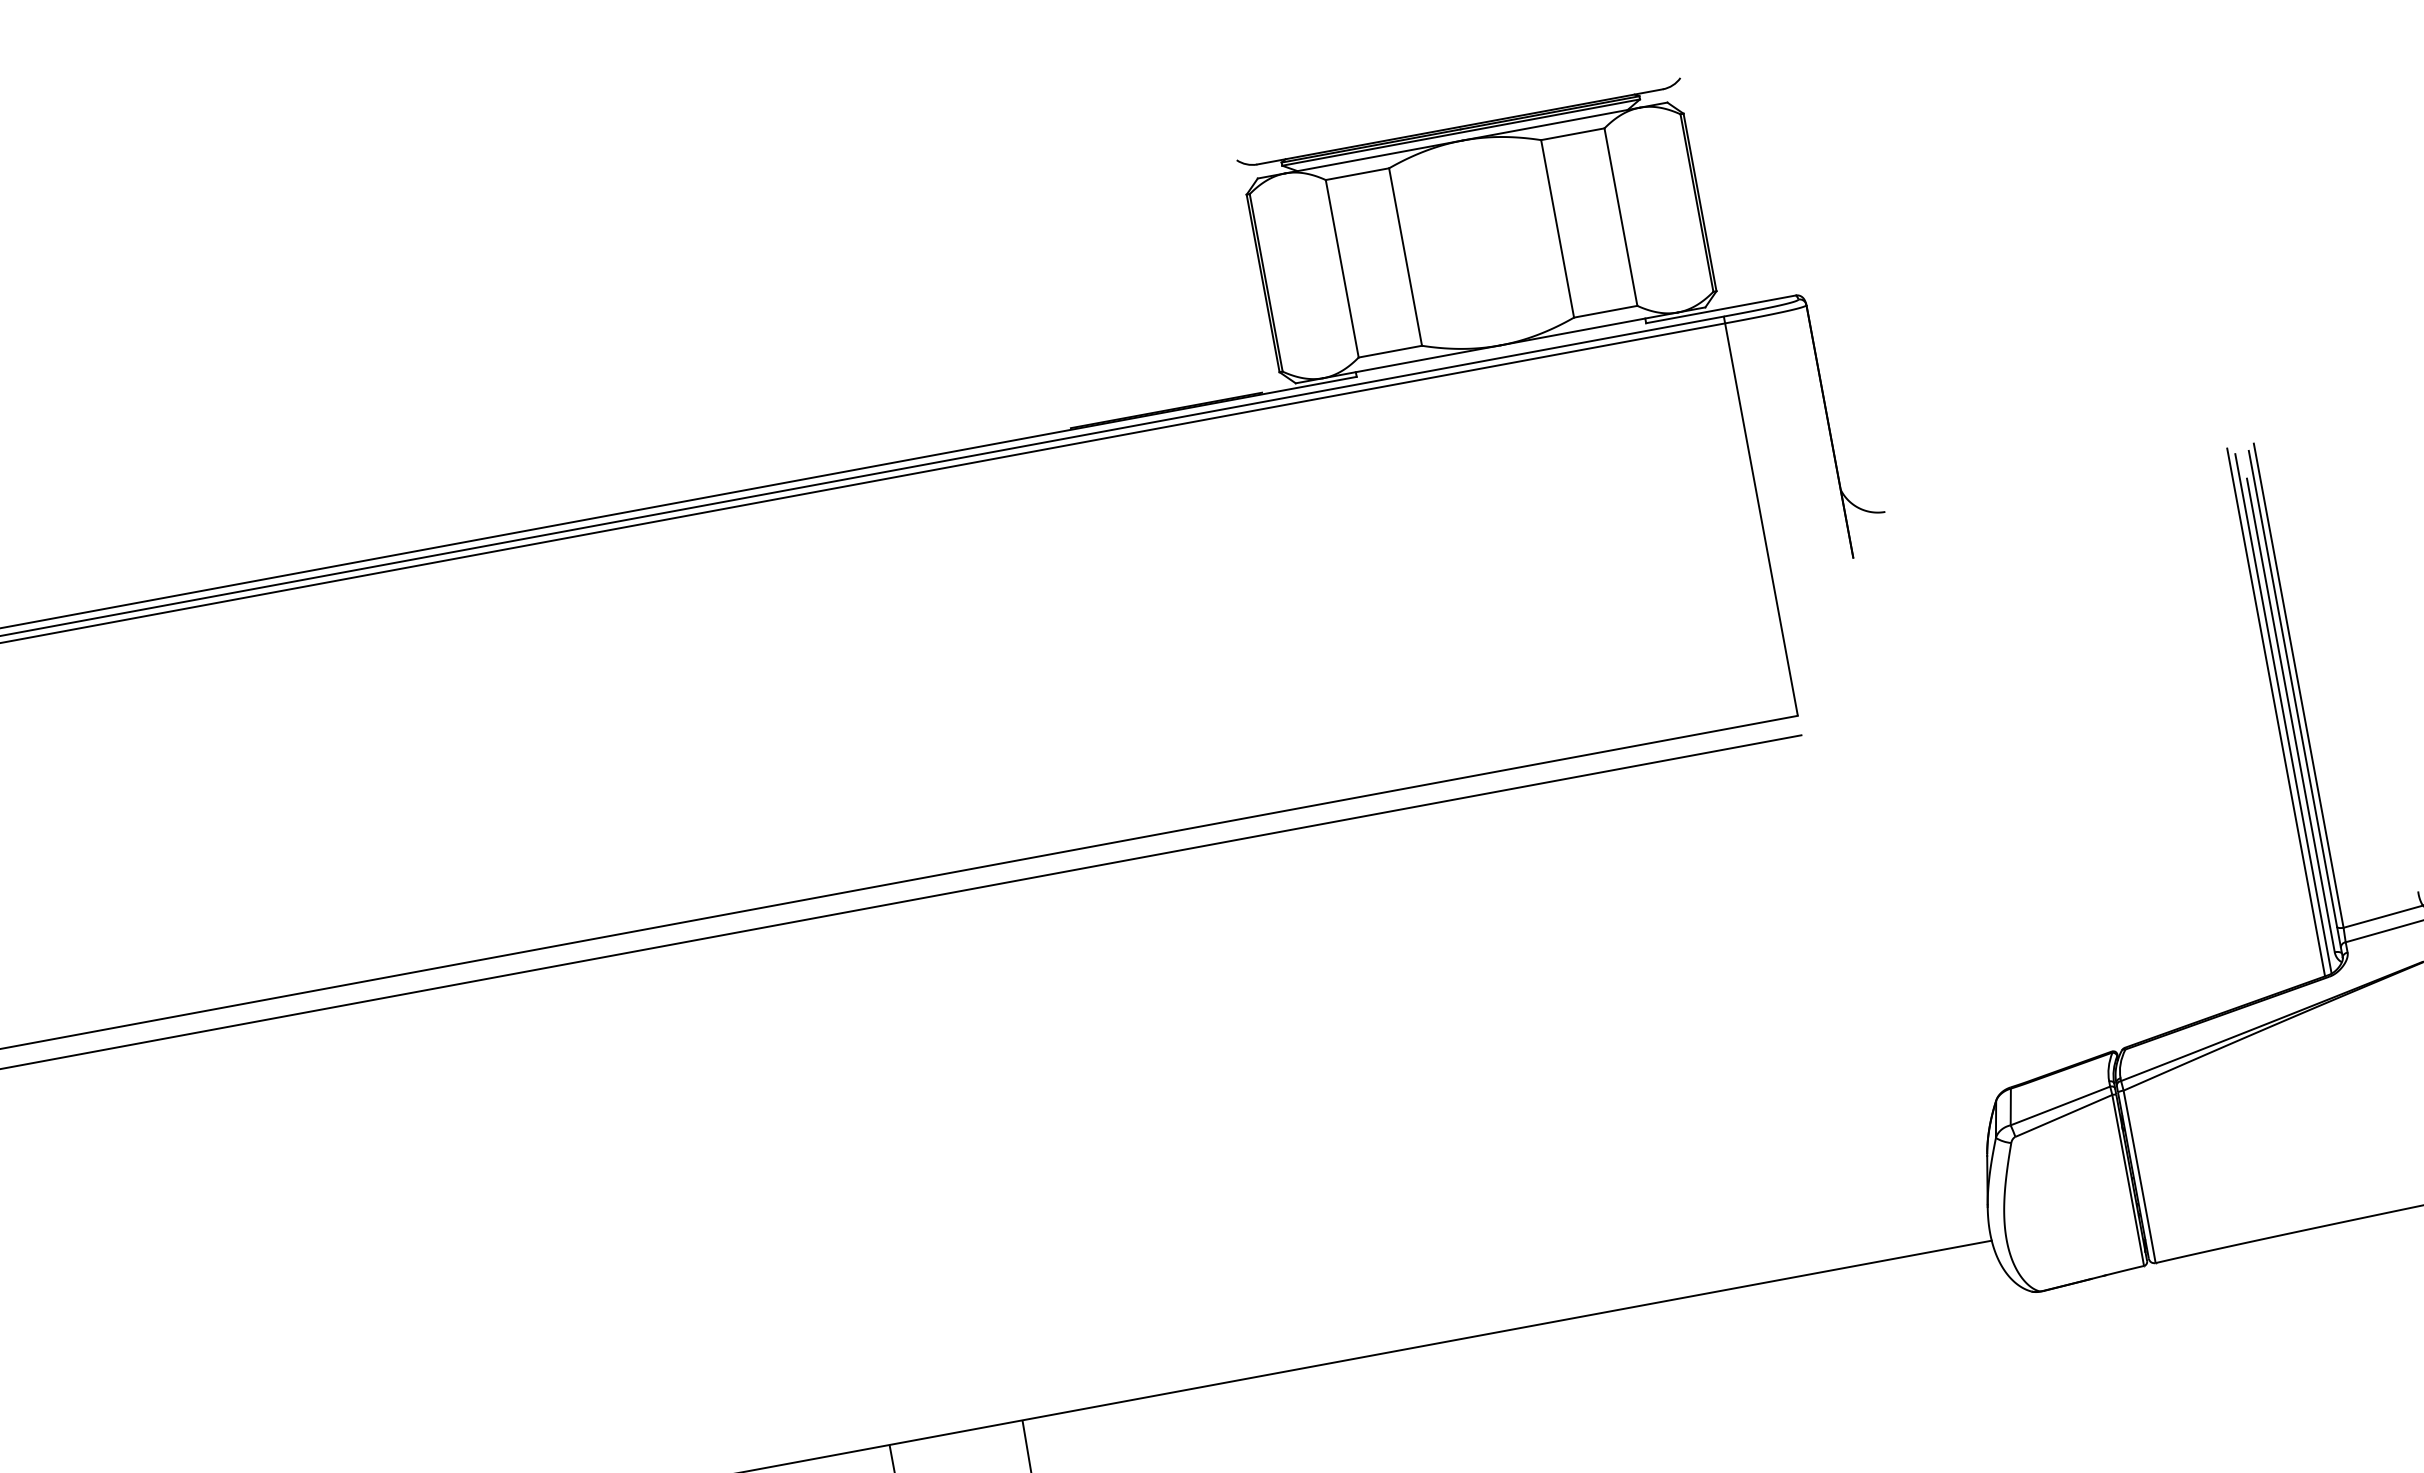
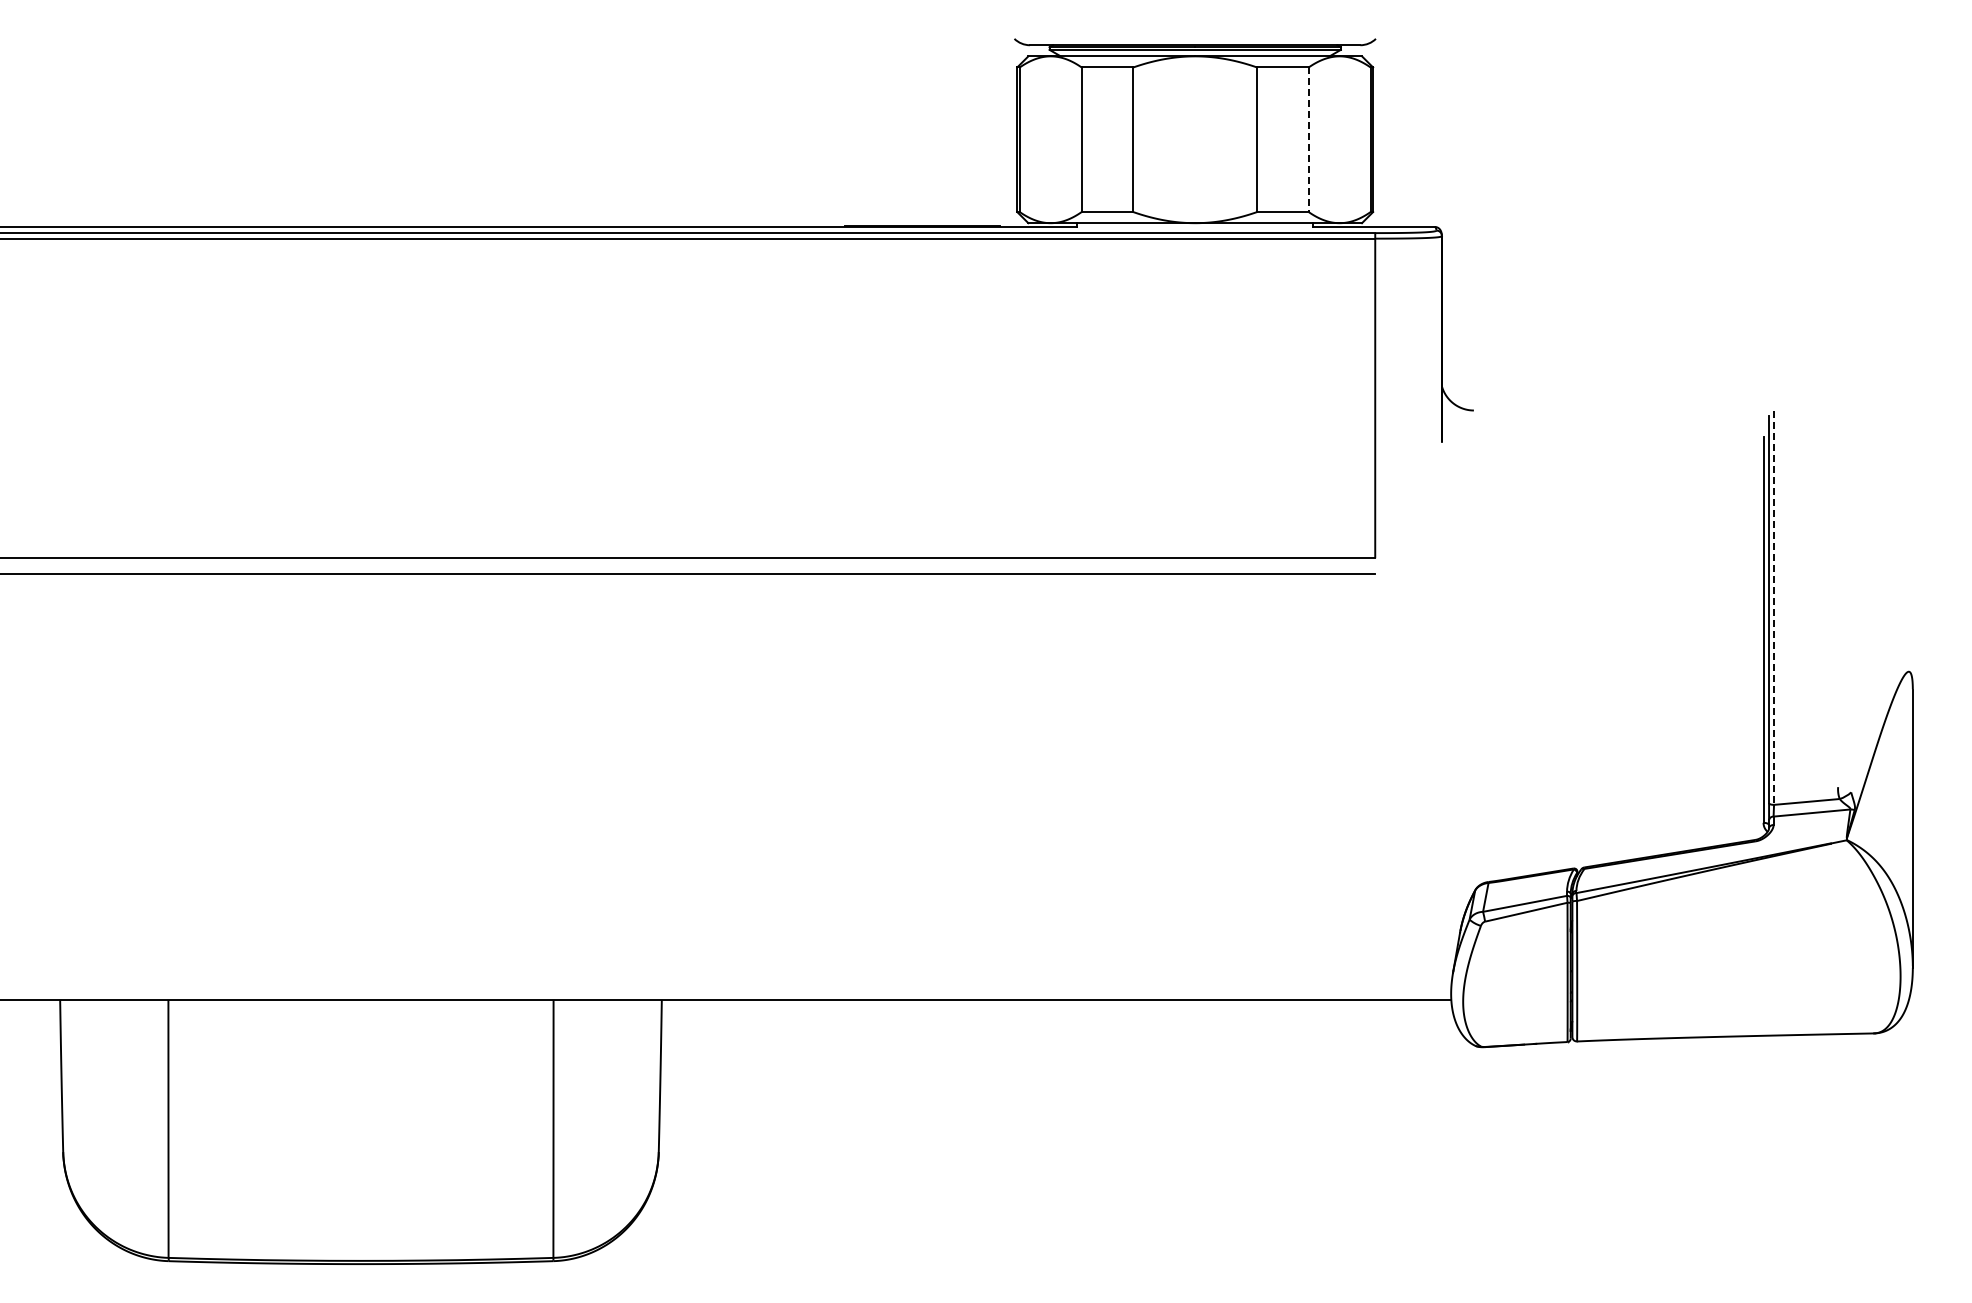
line: (1620, 218) -> (1308, 140), solid -> dashed
line: (2299, 686) -> (1774, 608), solid -> dashed
line: (2276, 712) -> (1752, 625), removed
line: (2282, 713) -> (1757, 627), removed

